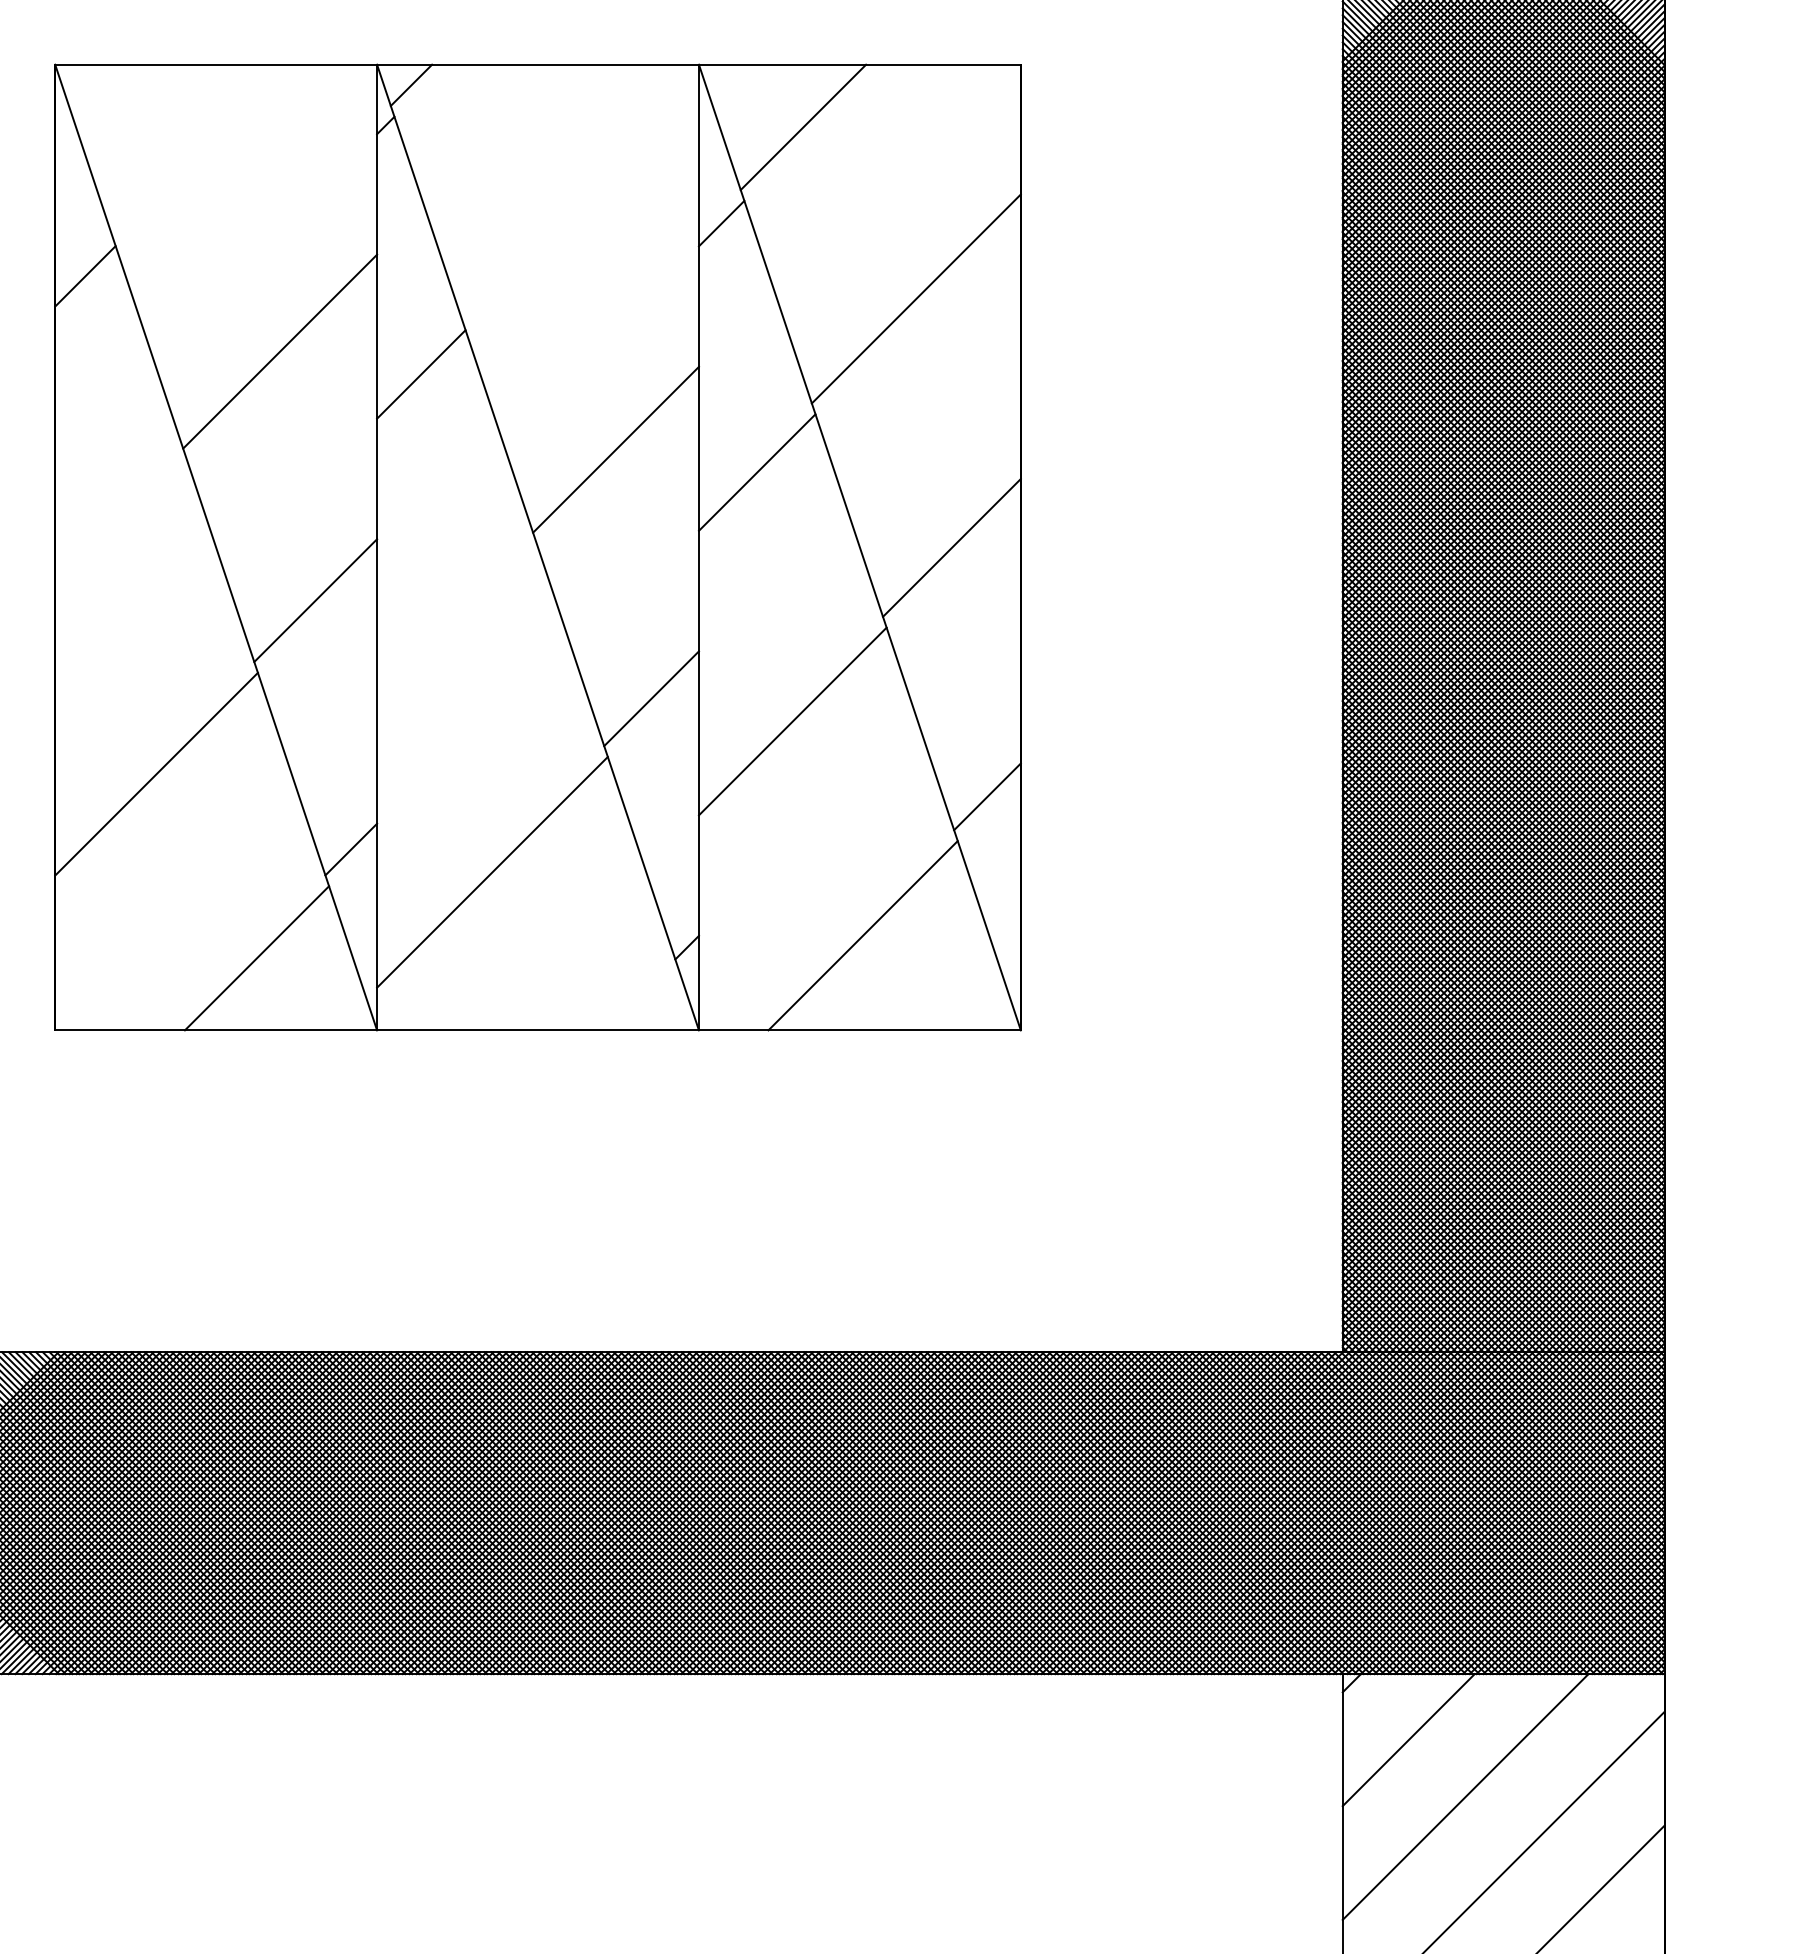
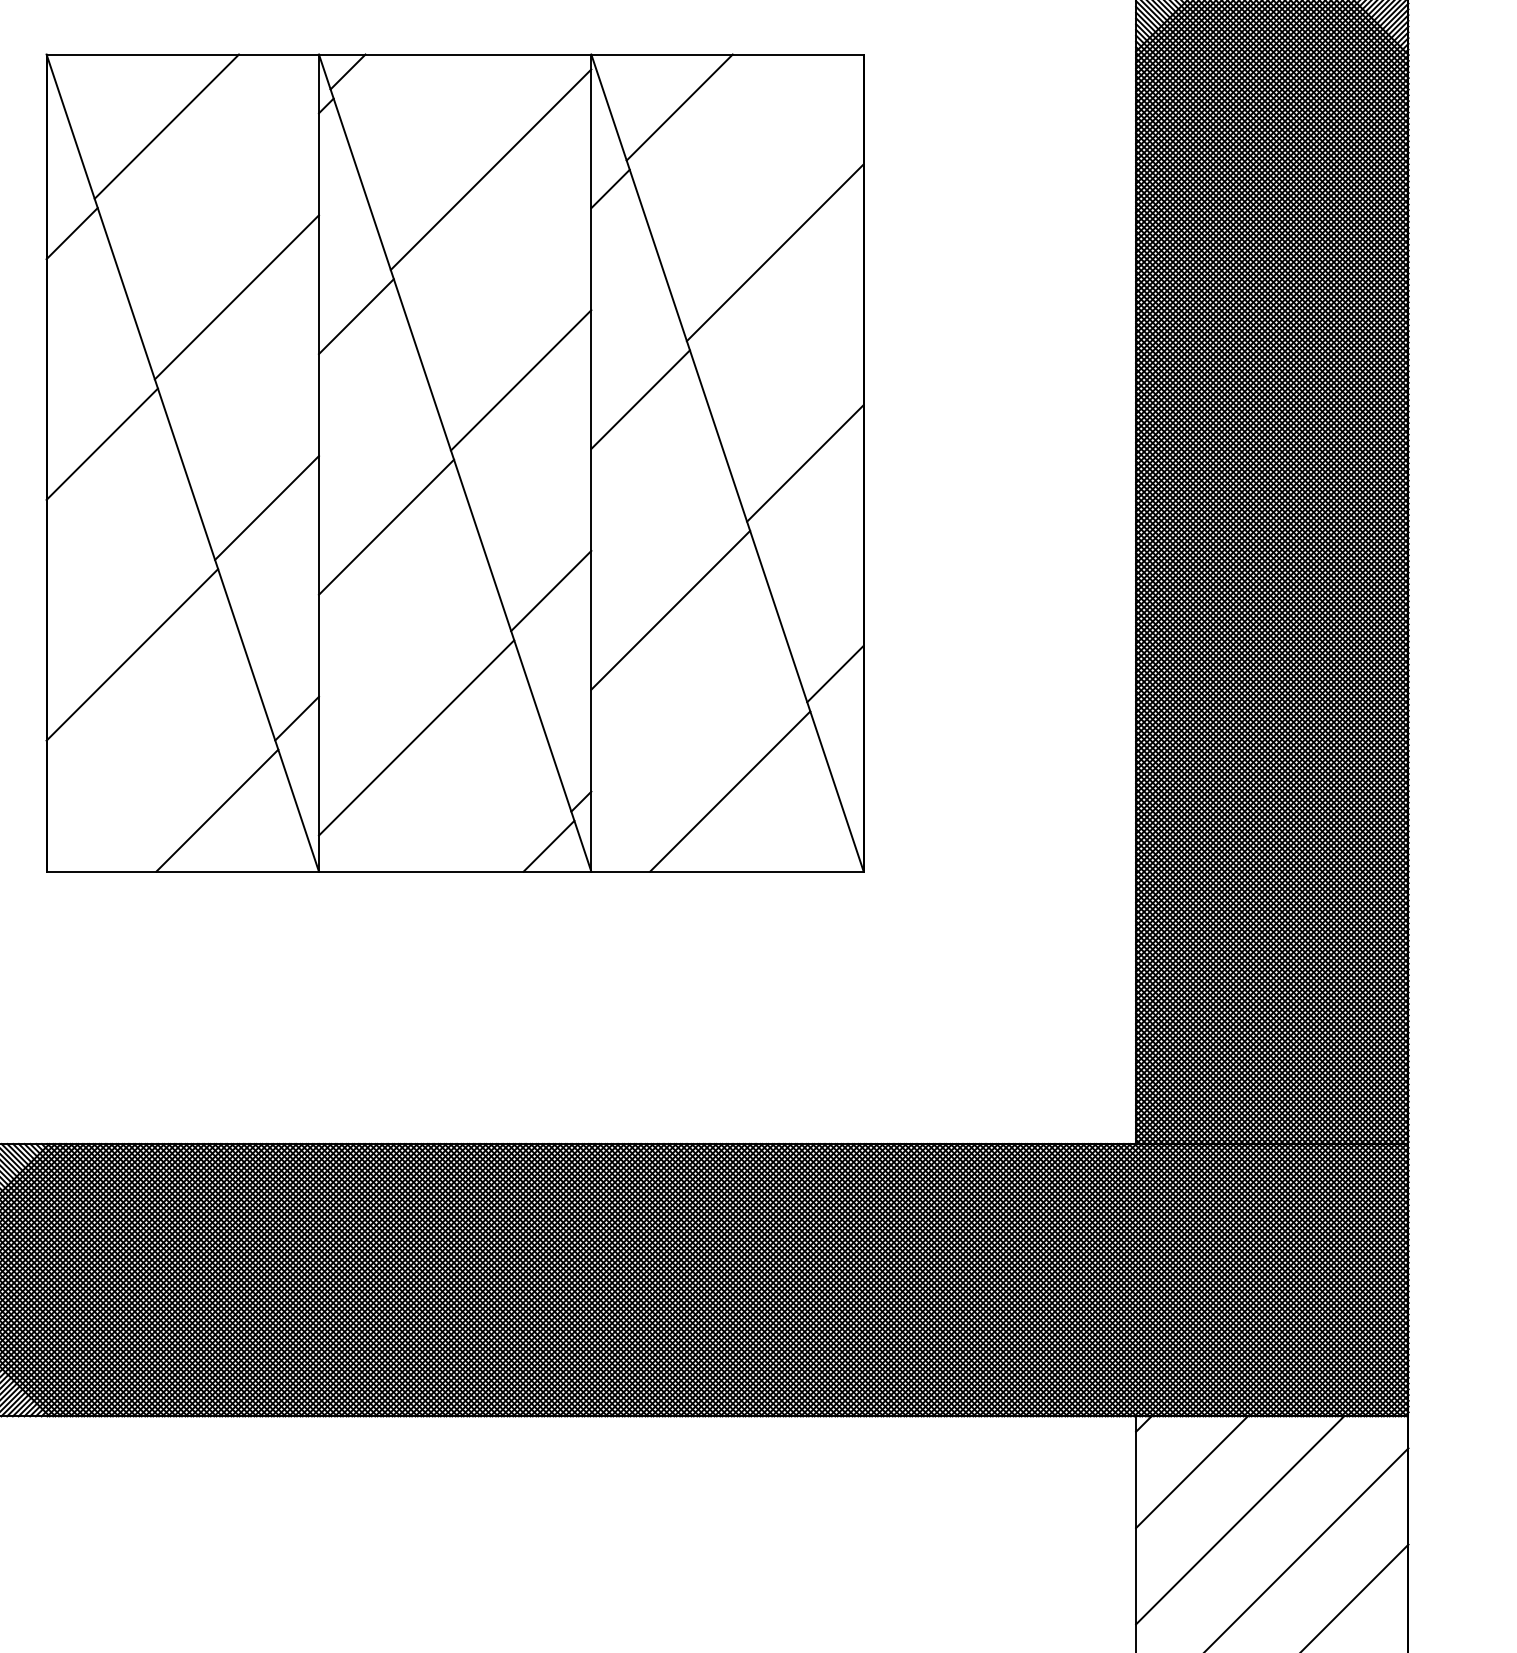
line: (197, 149) -> (167, 126), added
line: (579, 200) -> (490, 169), added
line: (120, 525) -> (101, 444), added
line: (456, 623) -> (386, 527), added
line: (648, 1000) -> (548, 846), added

